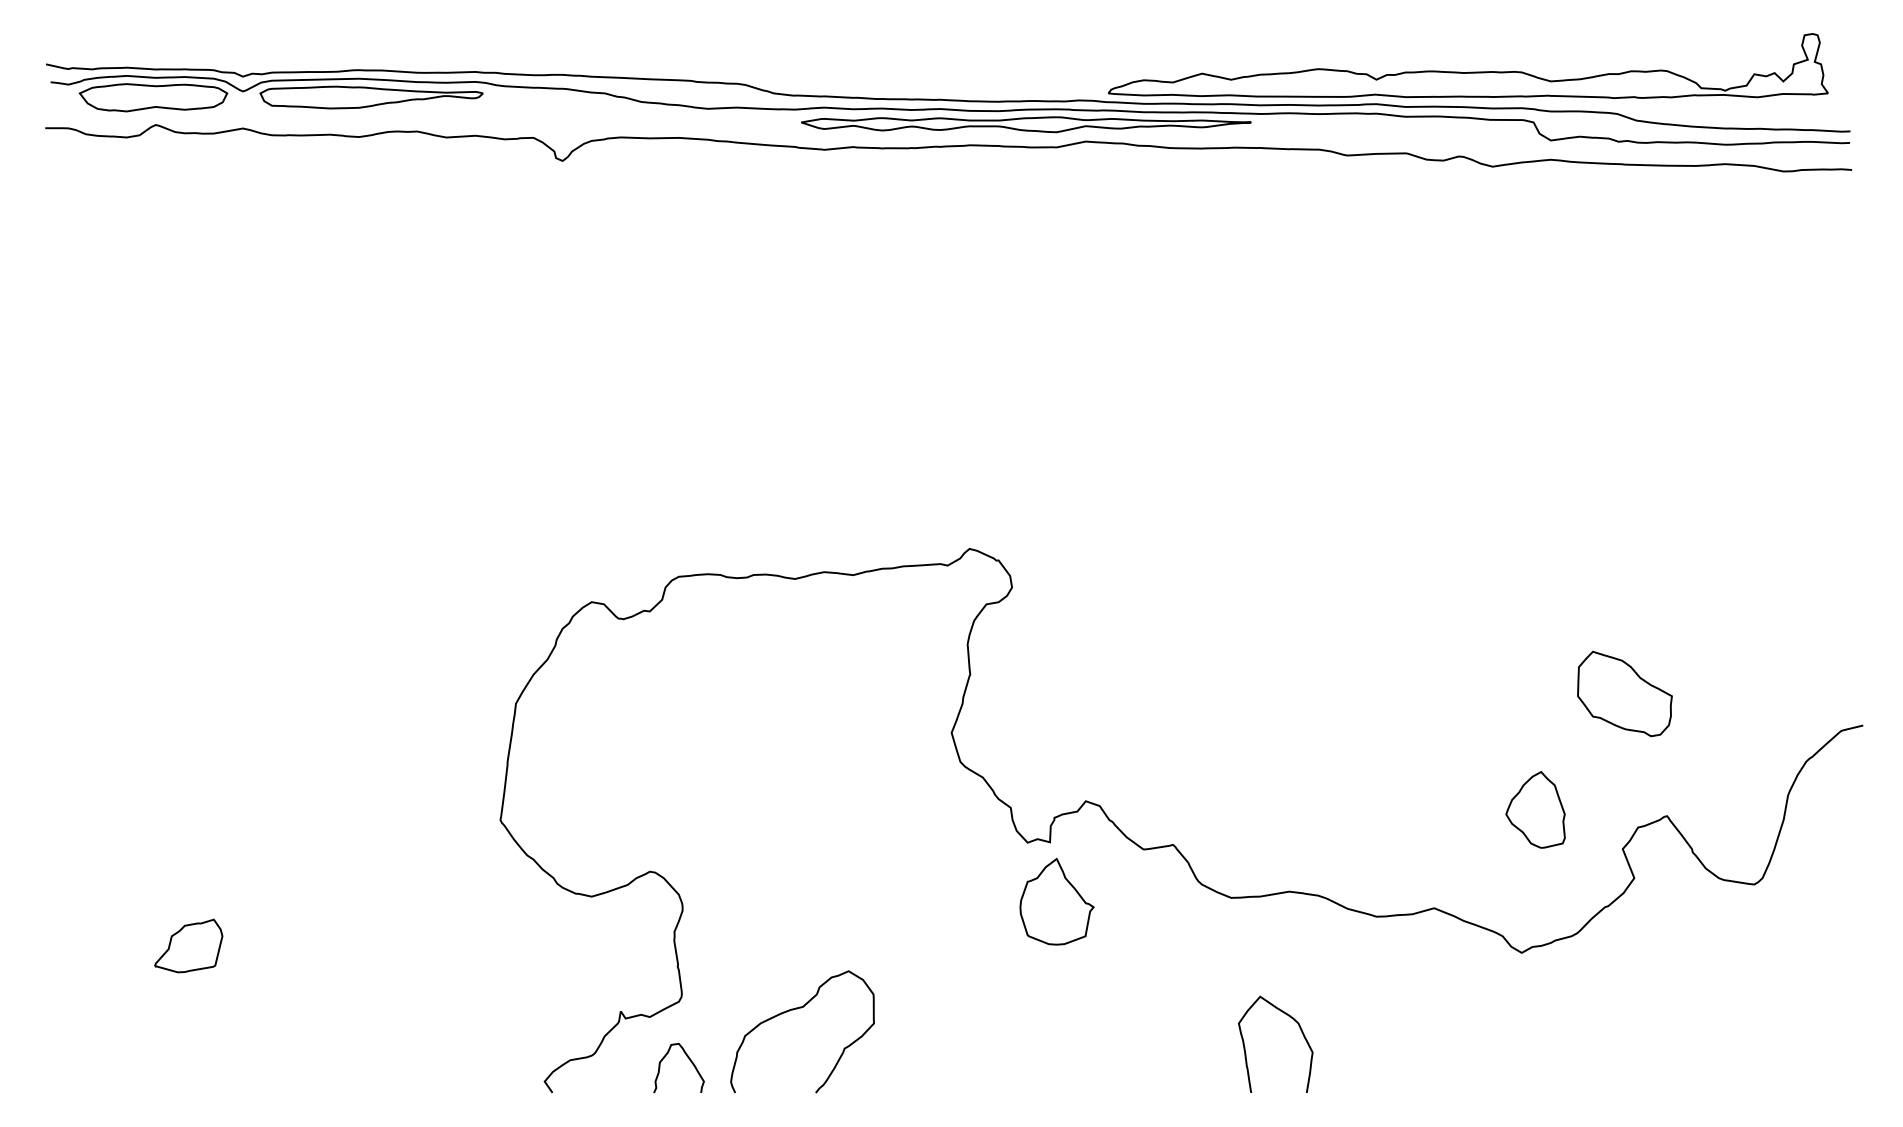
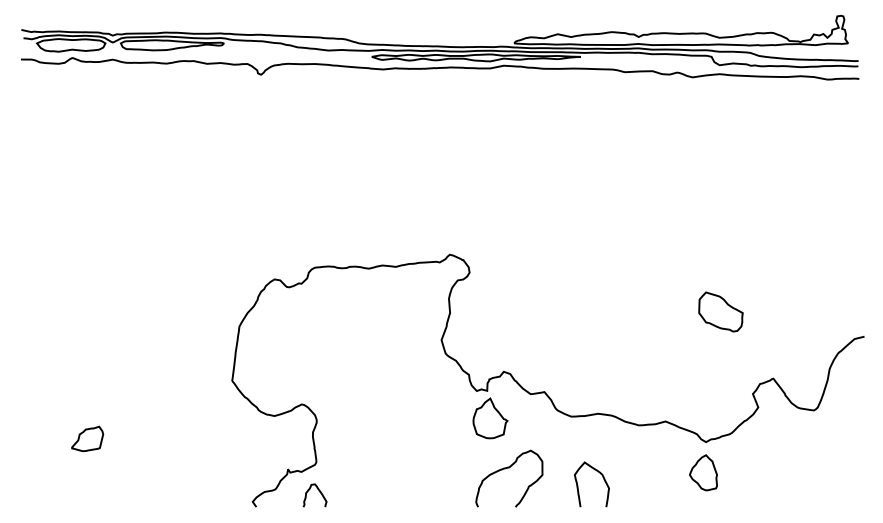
part: (1623, 692) -> (720, 311), moved
part: (1535, 809) -> (703, 472), moved
curve: (794, 1011) -> (505, 469), moved

